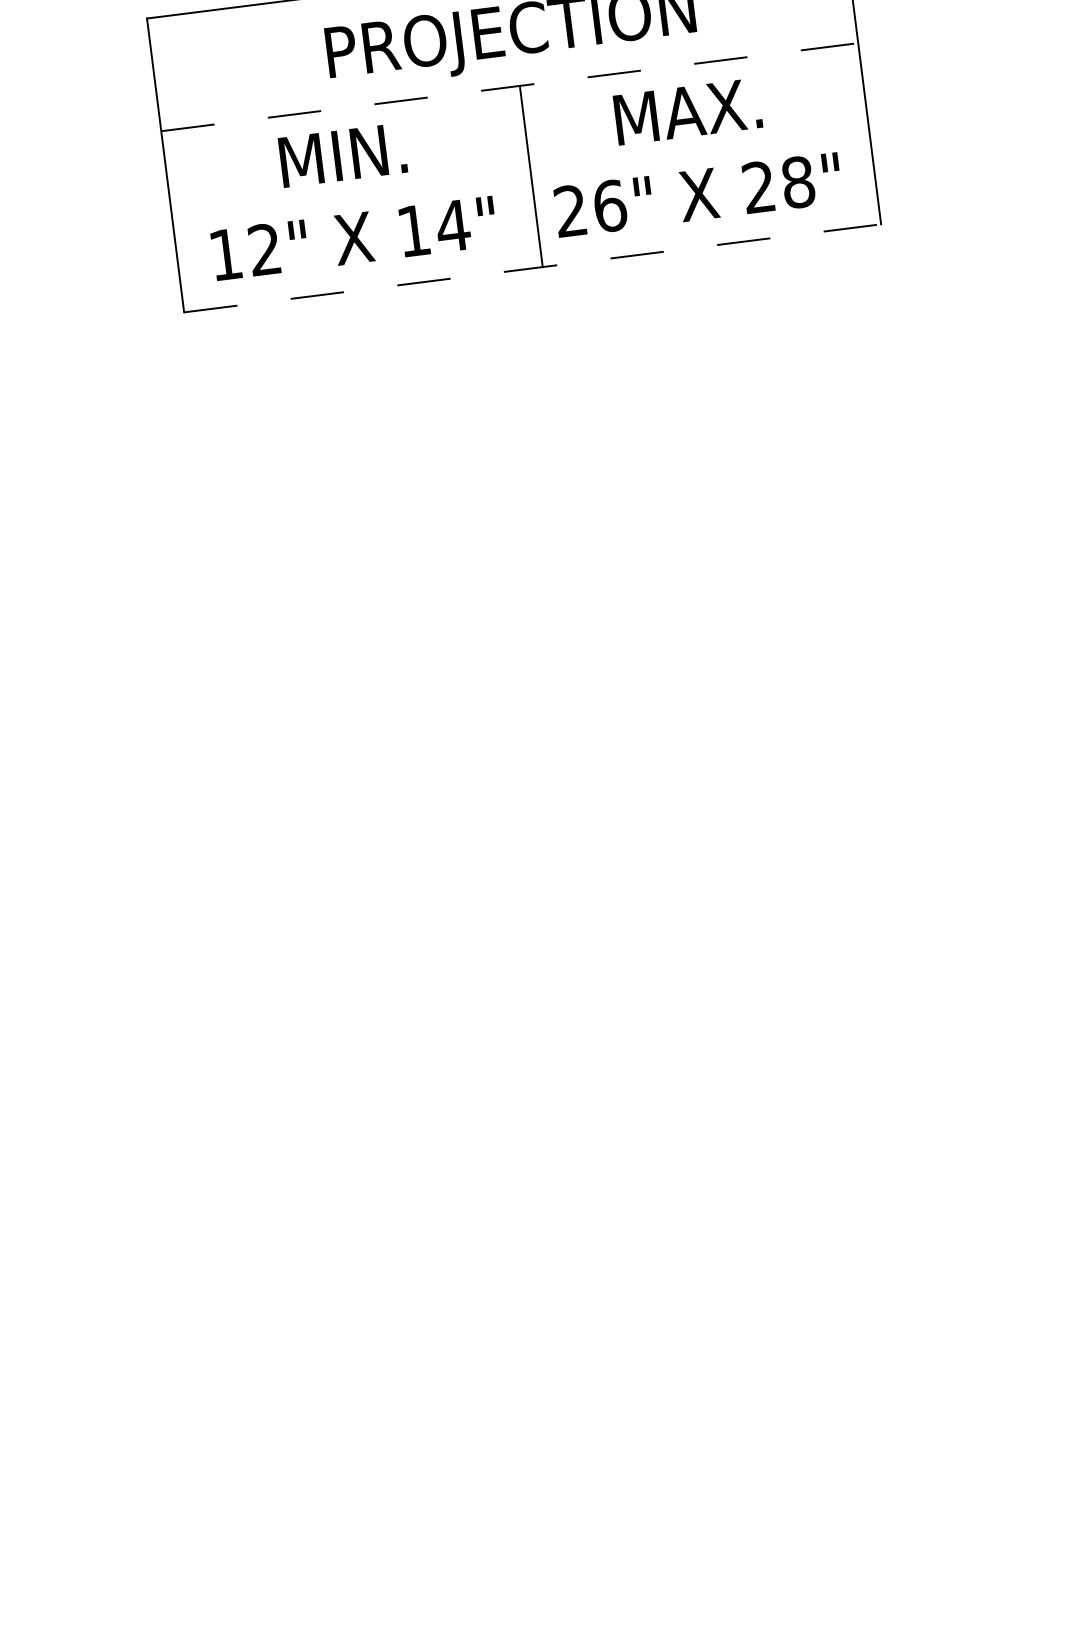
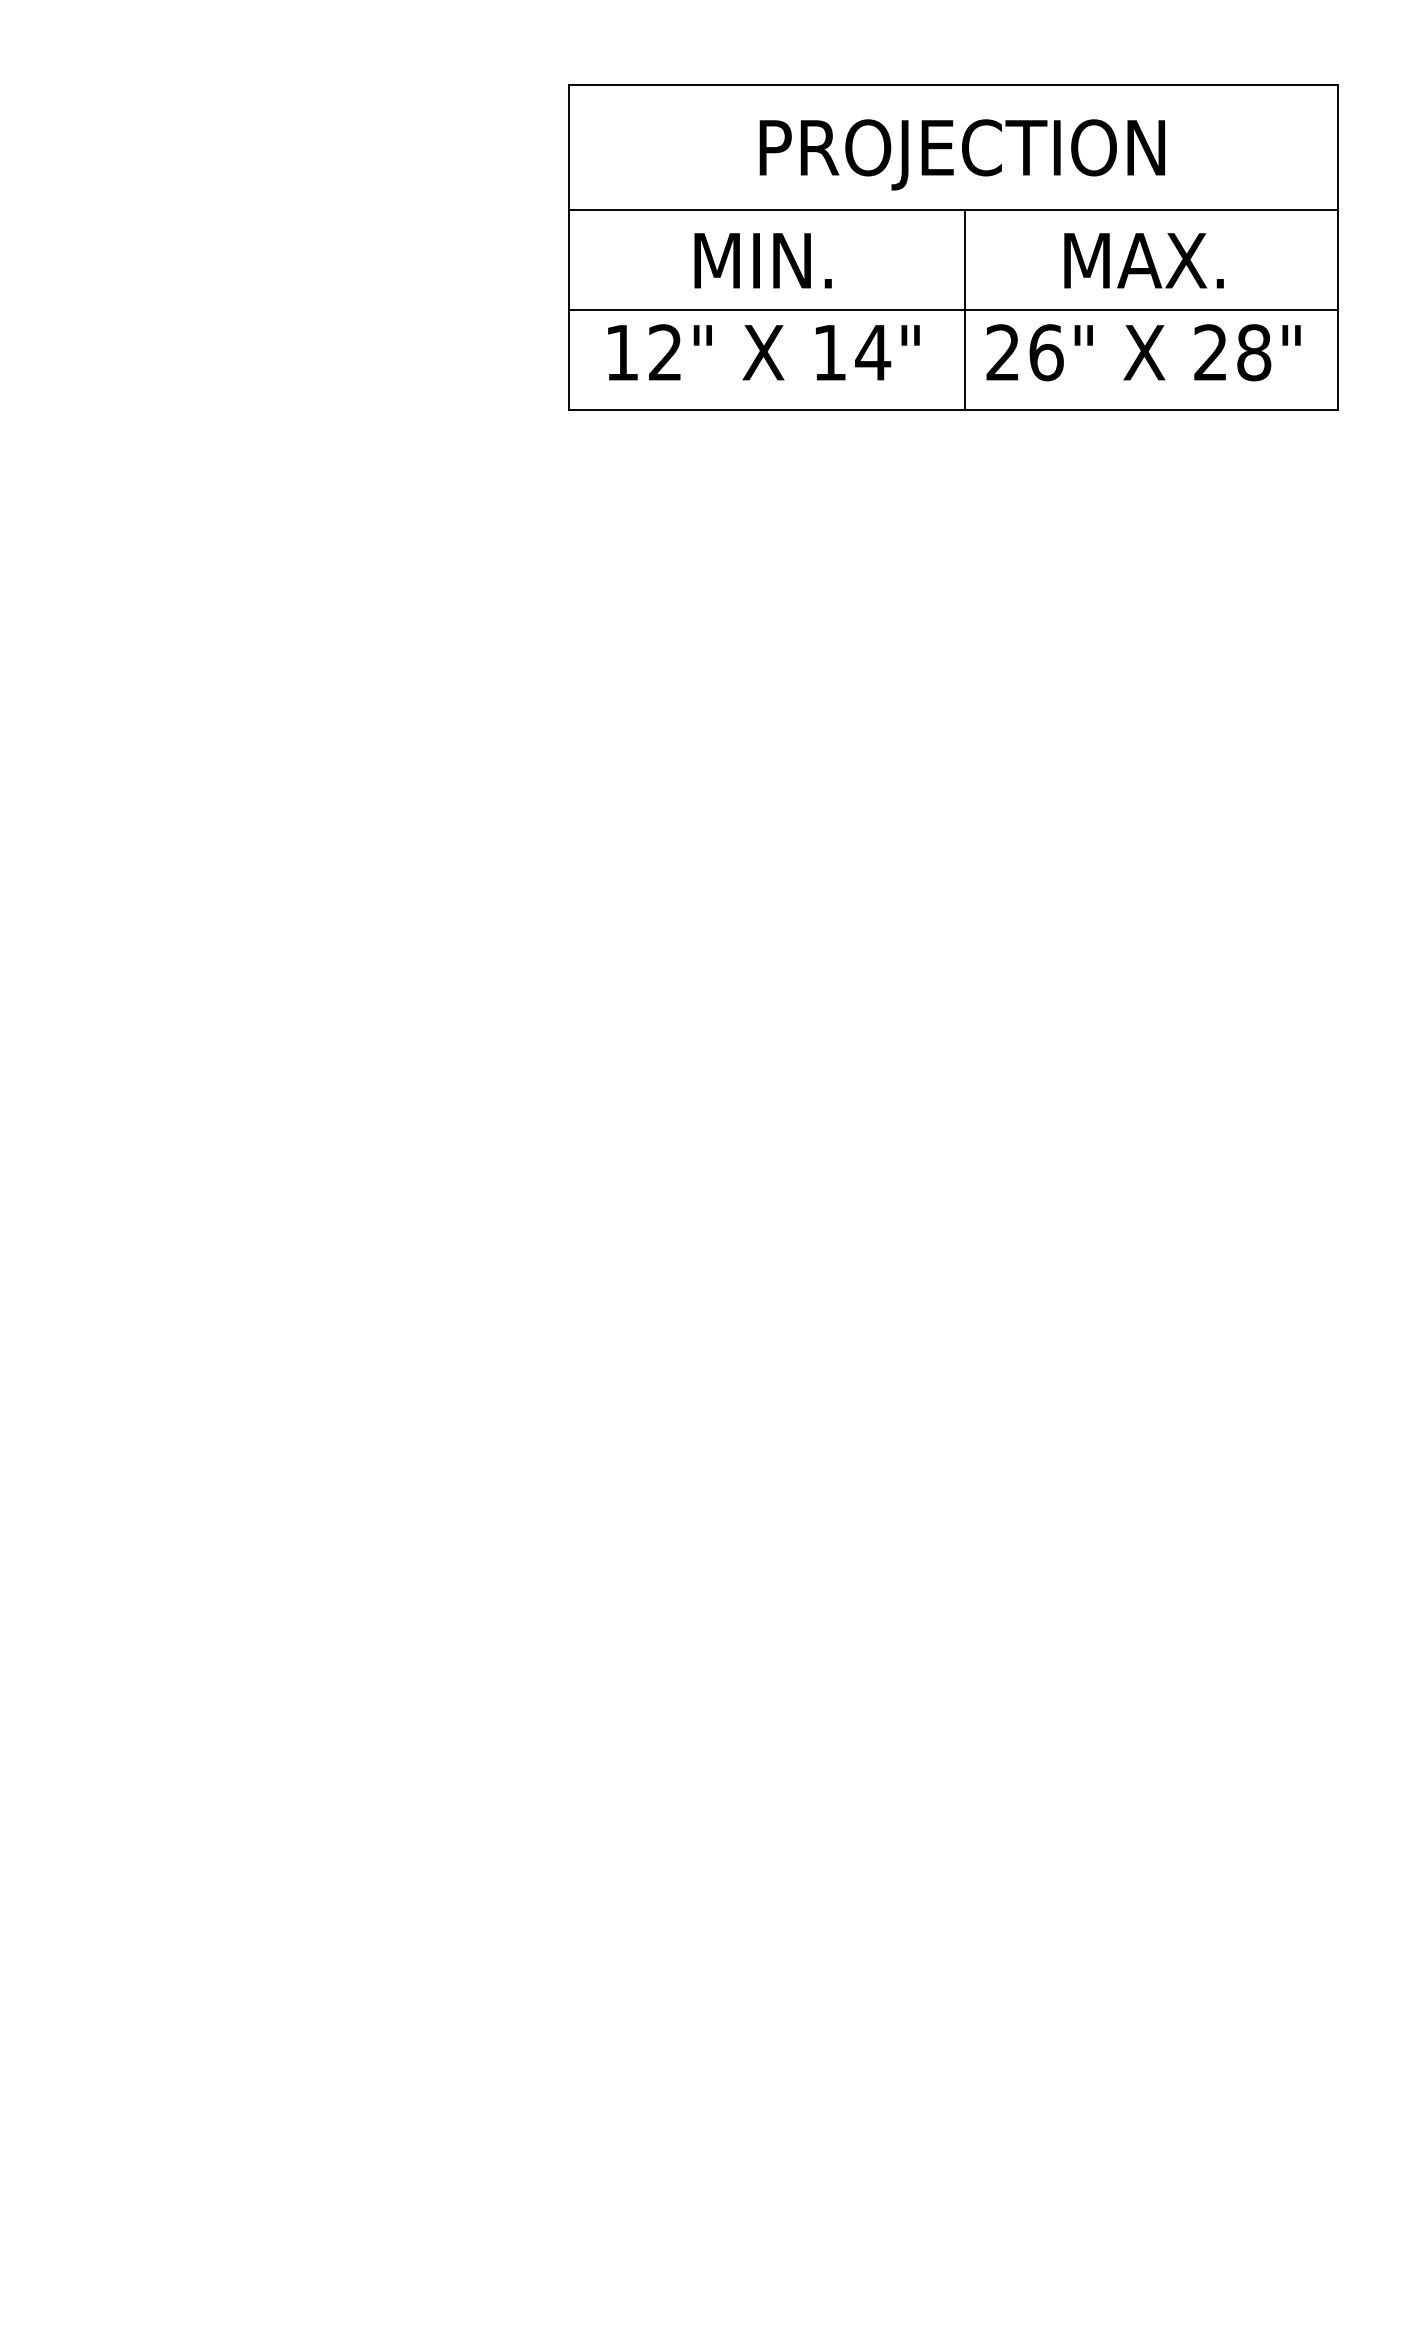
line: (509, 87) -> (953, 209), dashed -> solid
line: (520, 177) -> (953, 309), added
line: (532, 268) -> (953, 409), dashed -> solid

